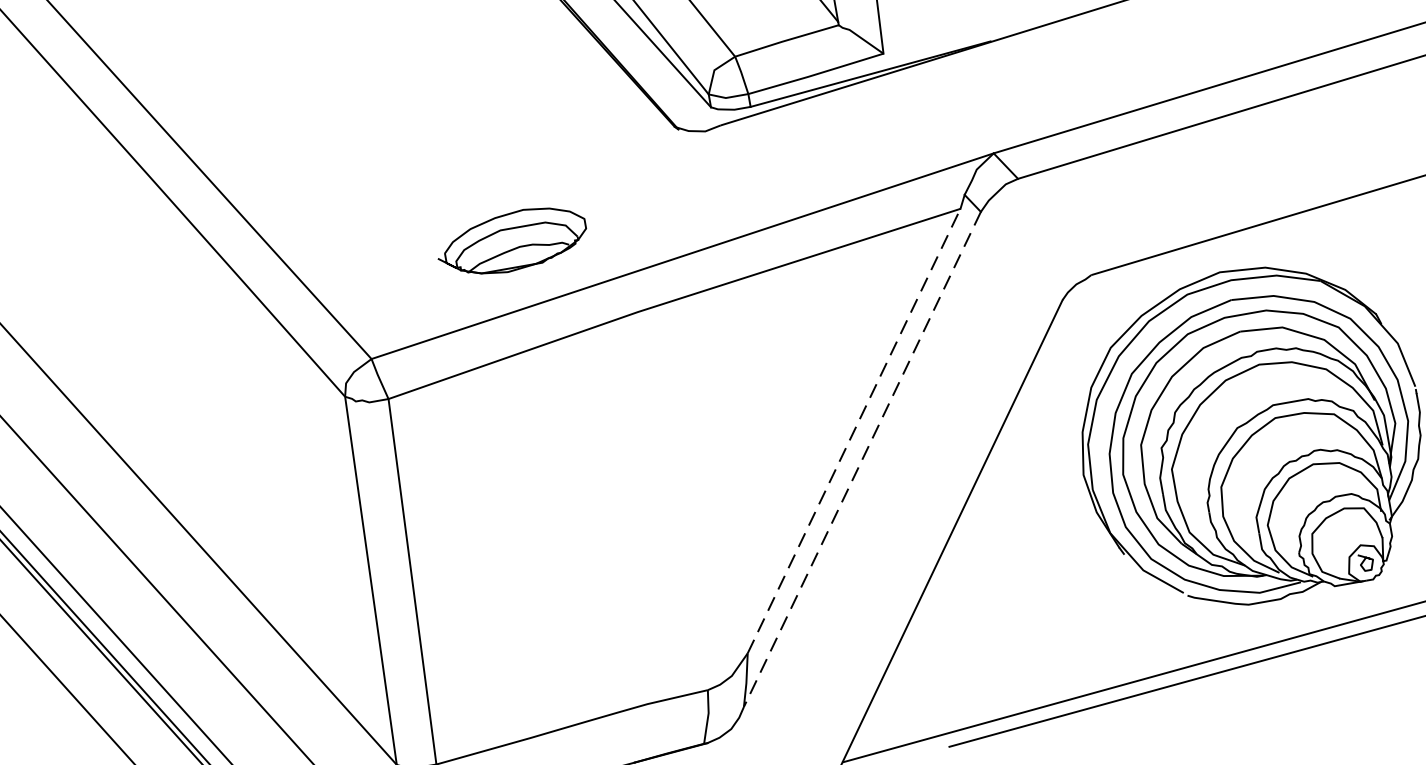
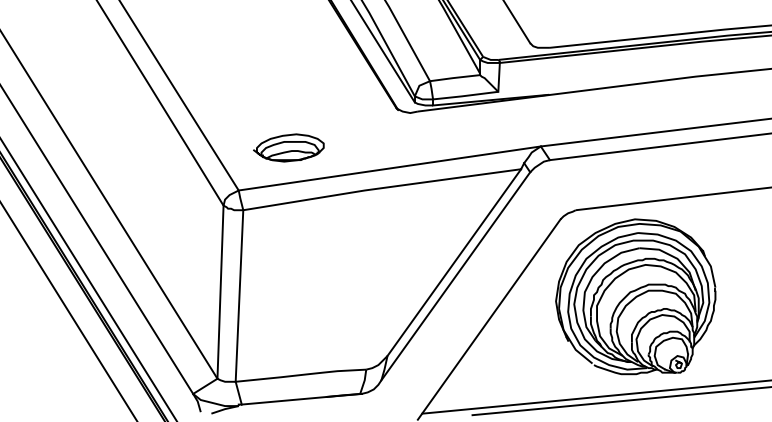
part: (511, 240) -> (288, 147), moved
line: (854, 430) -> (454, 262), dashed -> solid
line: (861, 460) -> (455, 276), dashed -> solid

